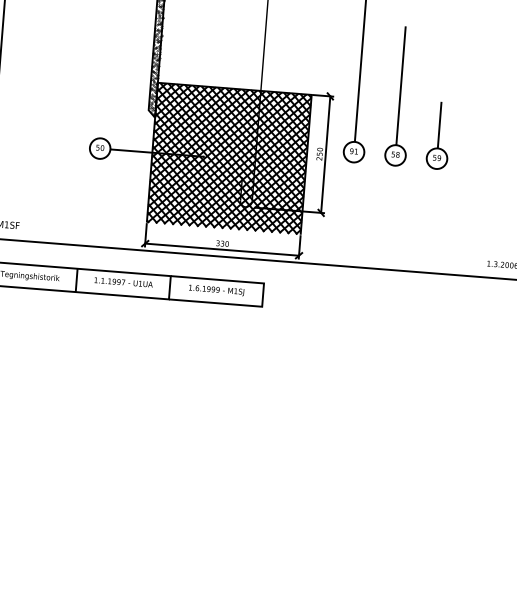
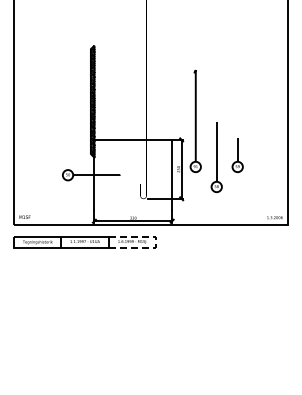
part: (399, 97) -> (216, 157), moved
hatch: (229, 157) -> (133, 174), removed
line: (262, 295) -> (155, 242), solid -> dashed

